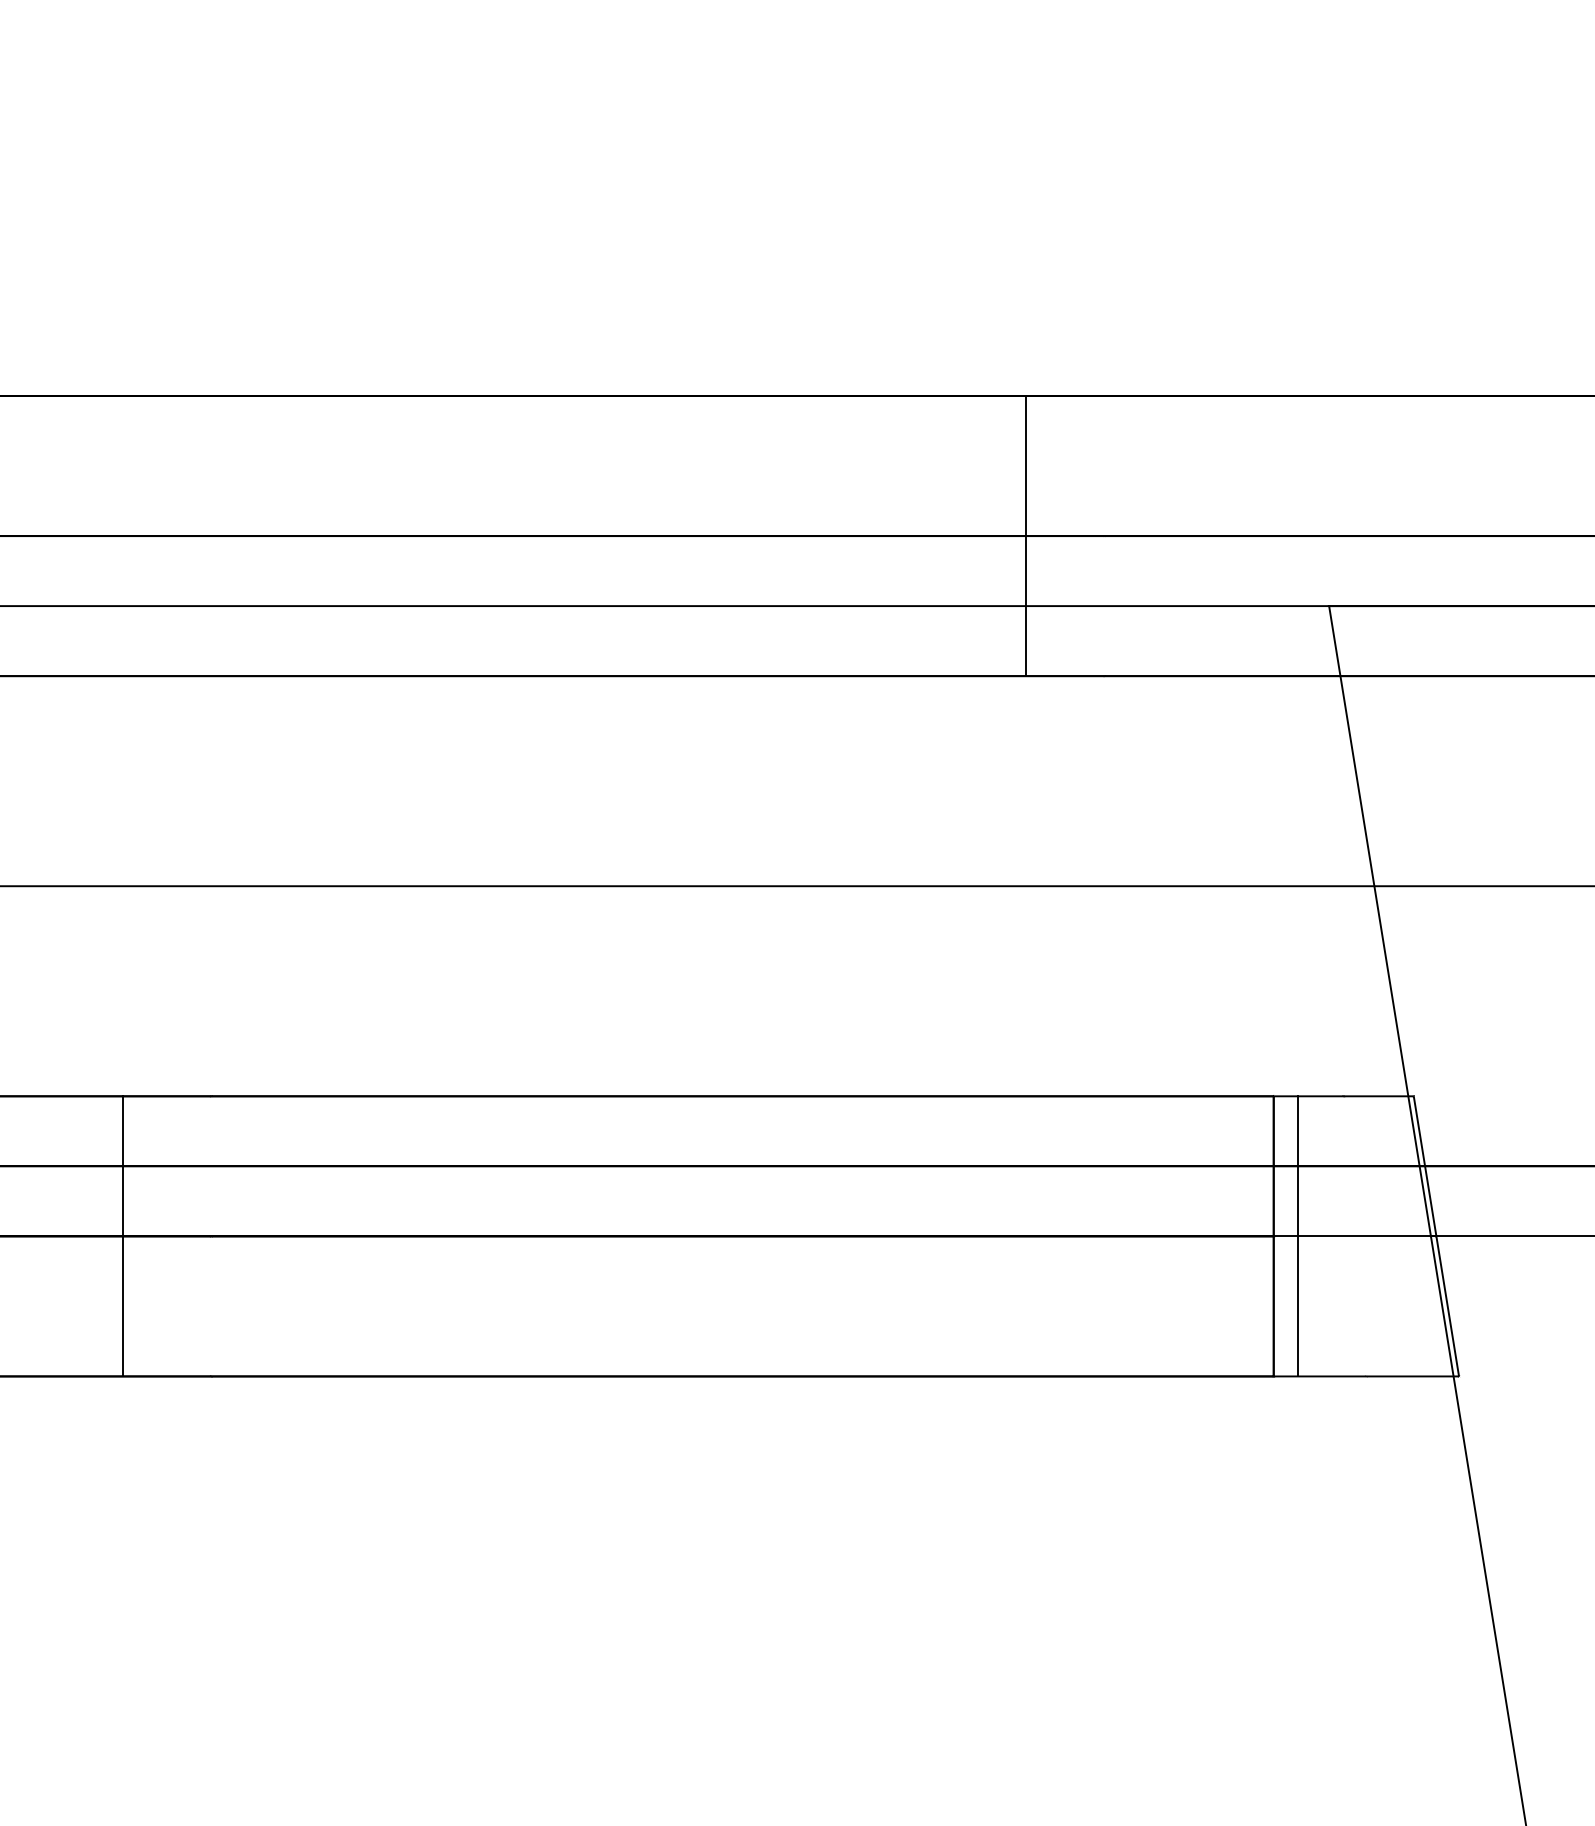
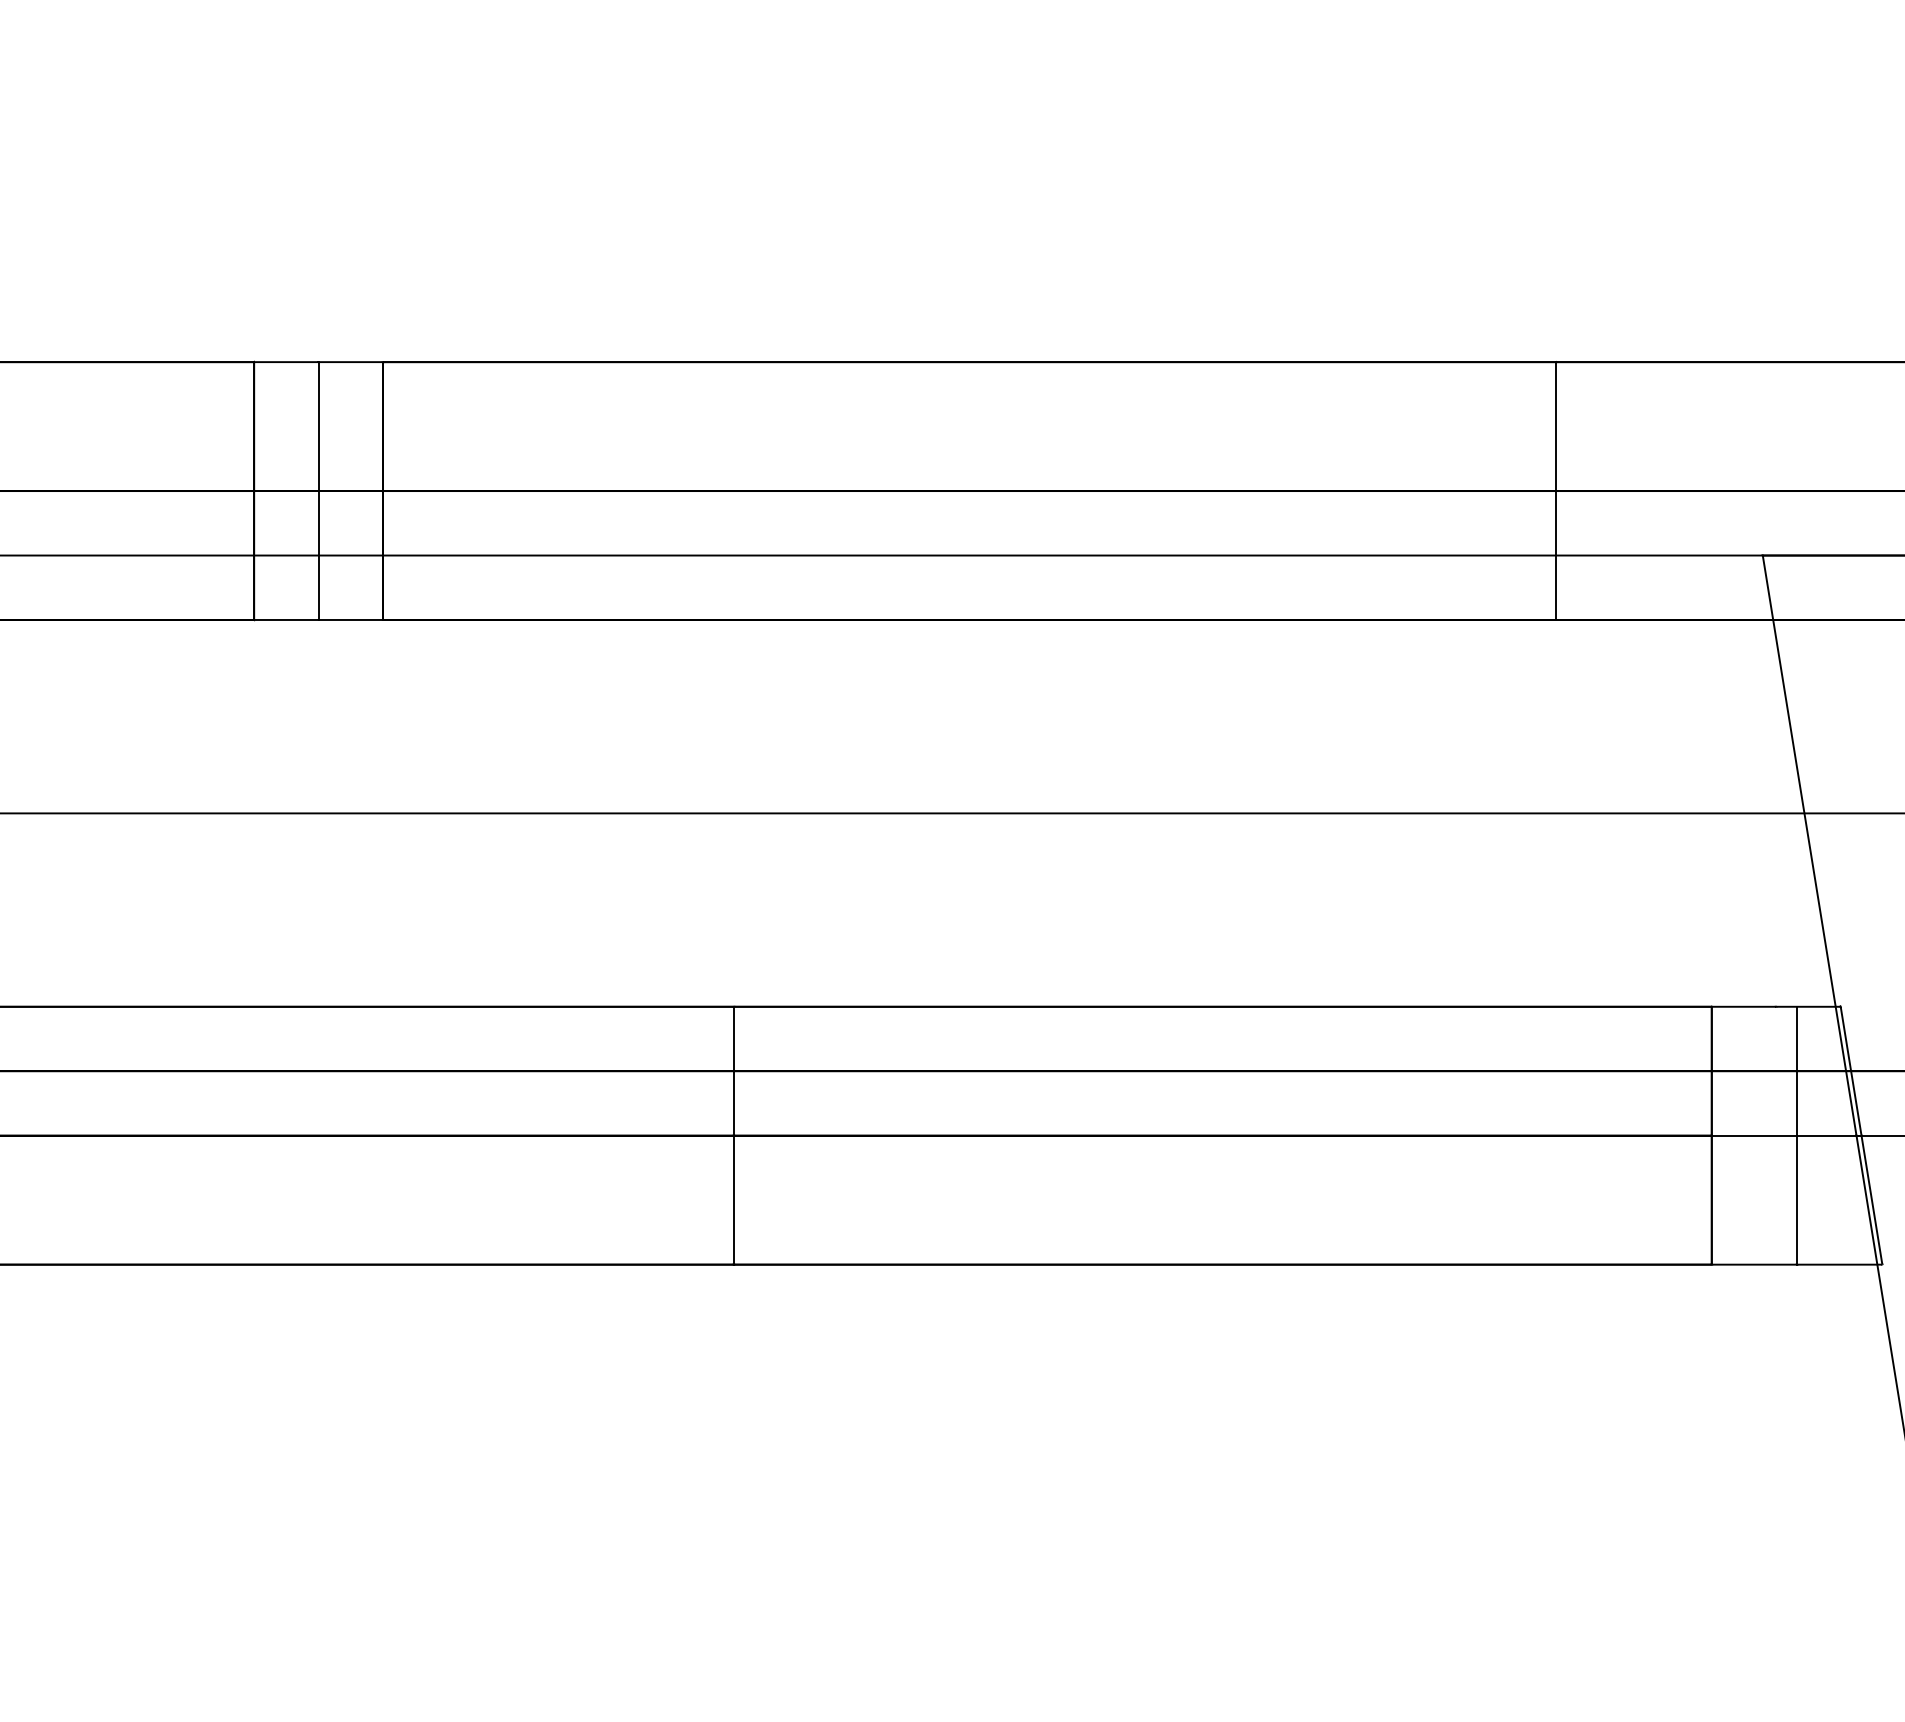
line: (1025, 535) -> (1556, 490), moved
line: (123, 1236) -> (733, 1135), moved
line: (1298, 1236) -> (1797, 1135), moved

